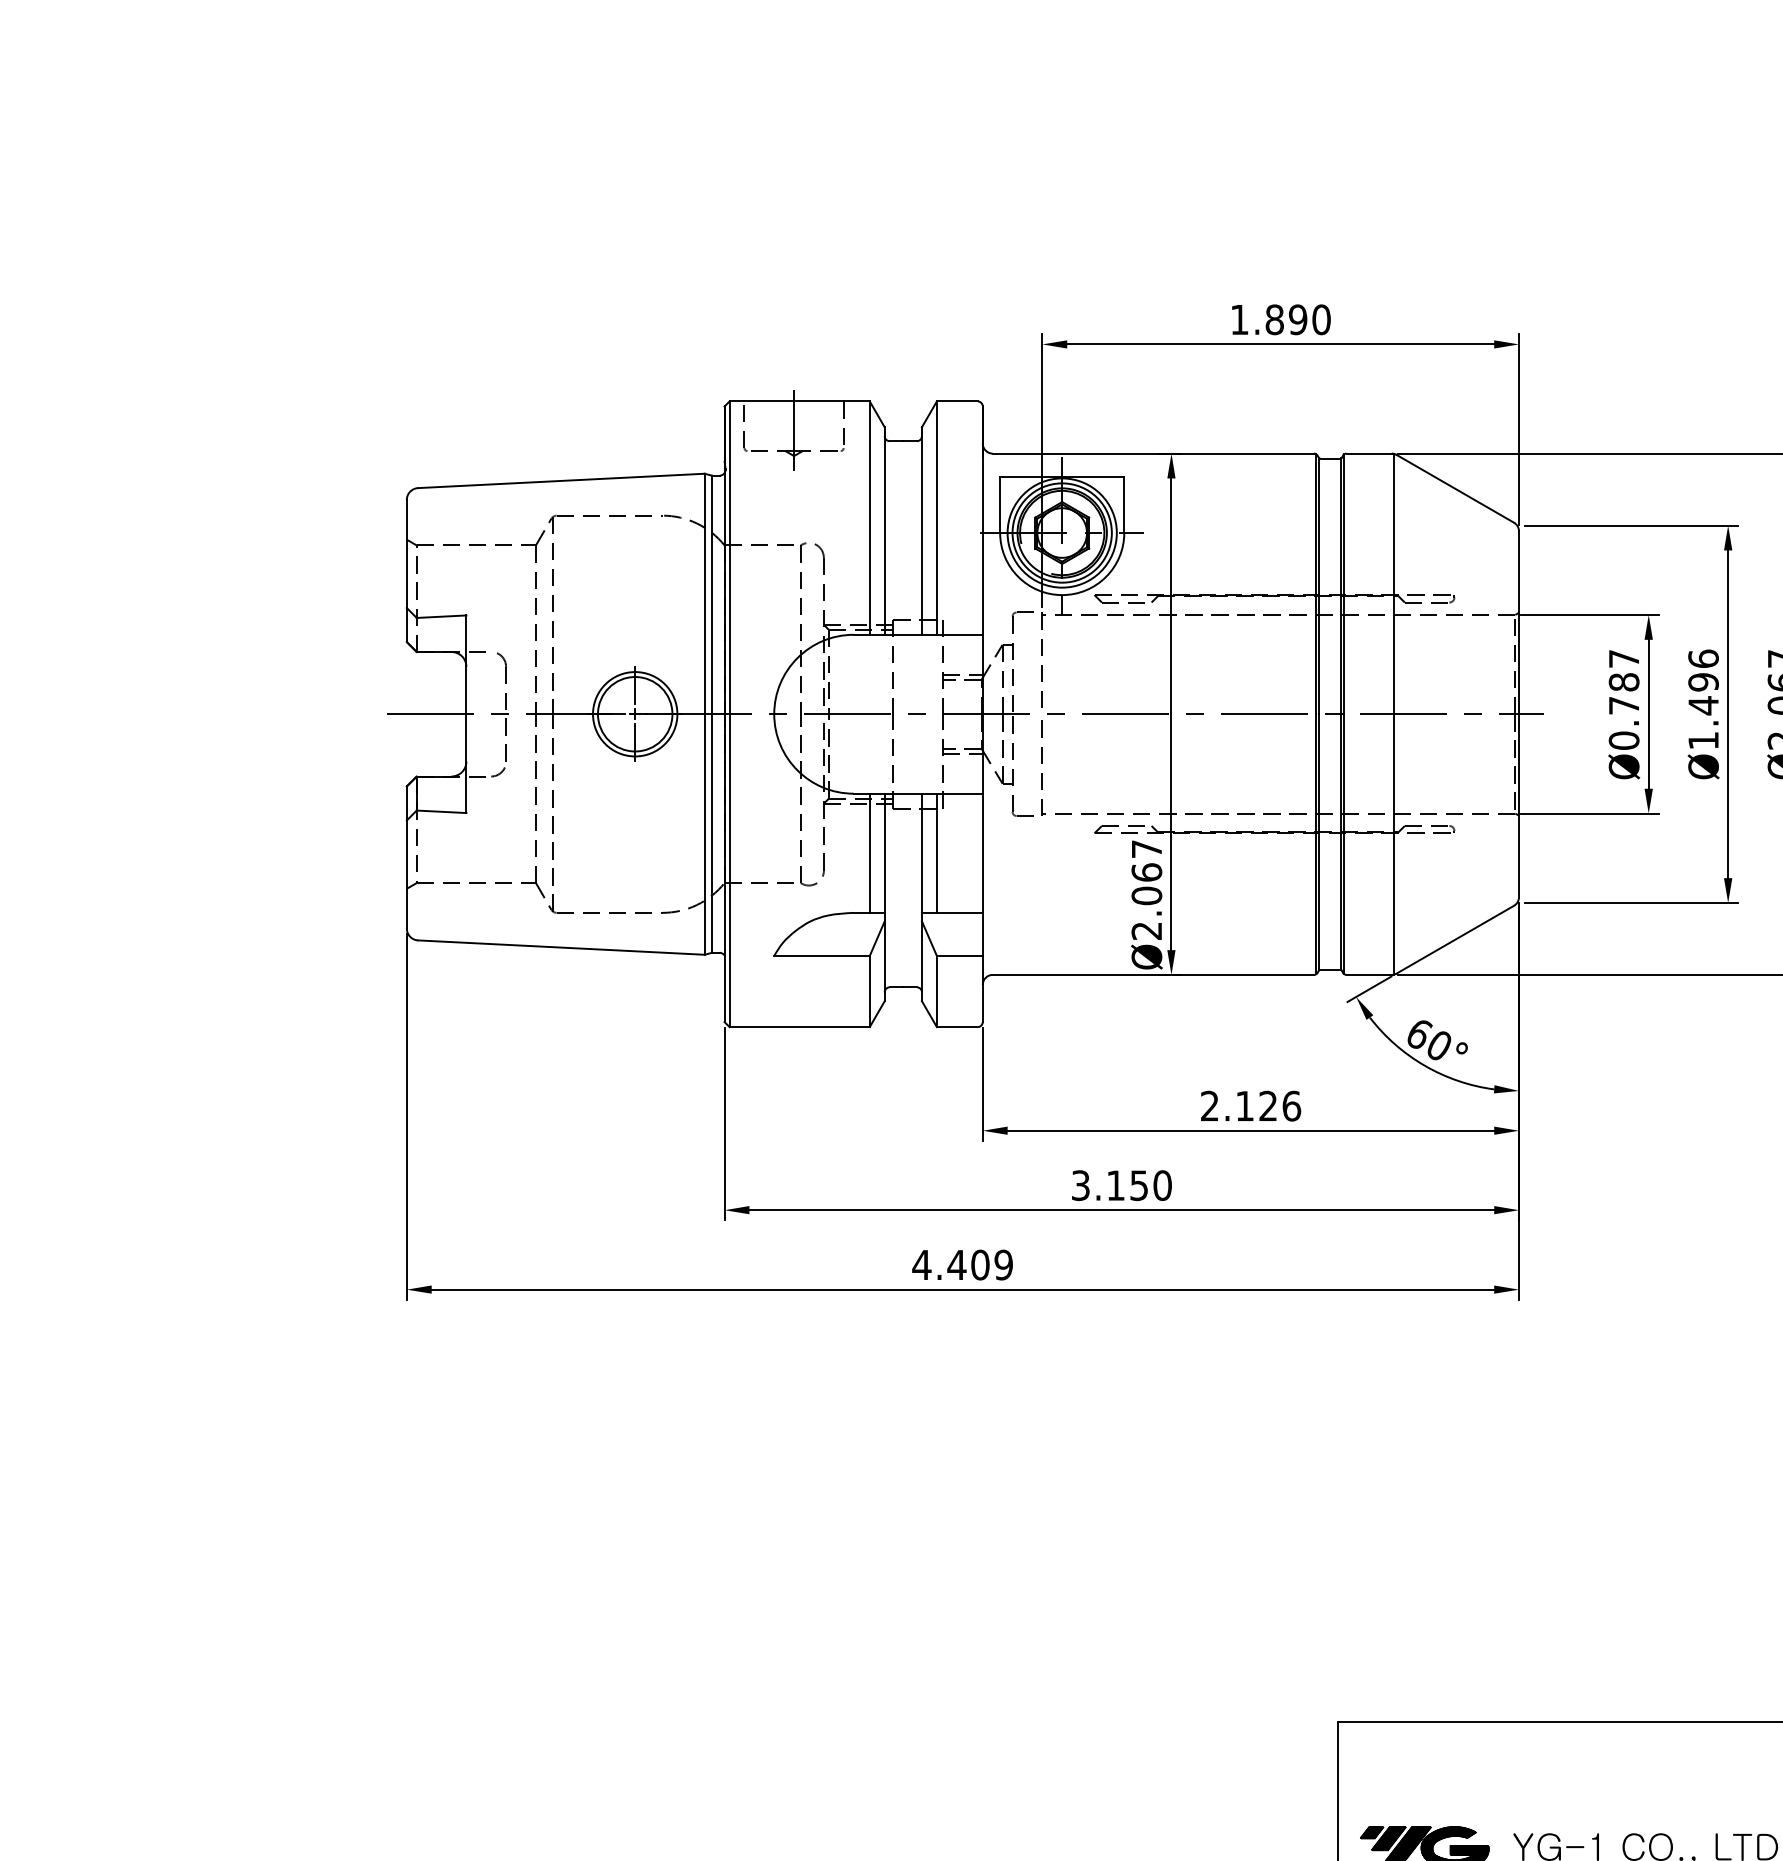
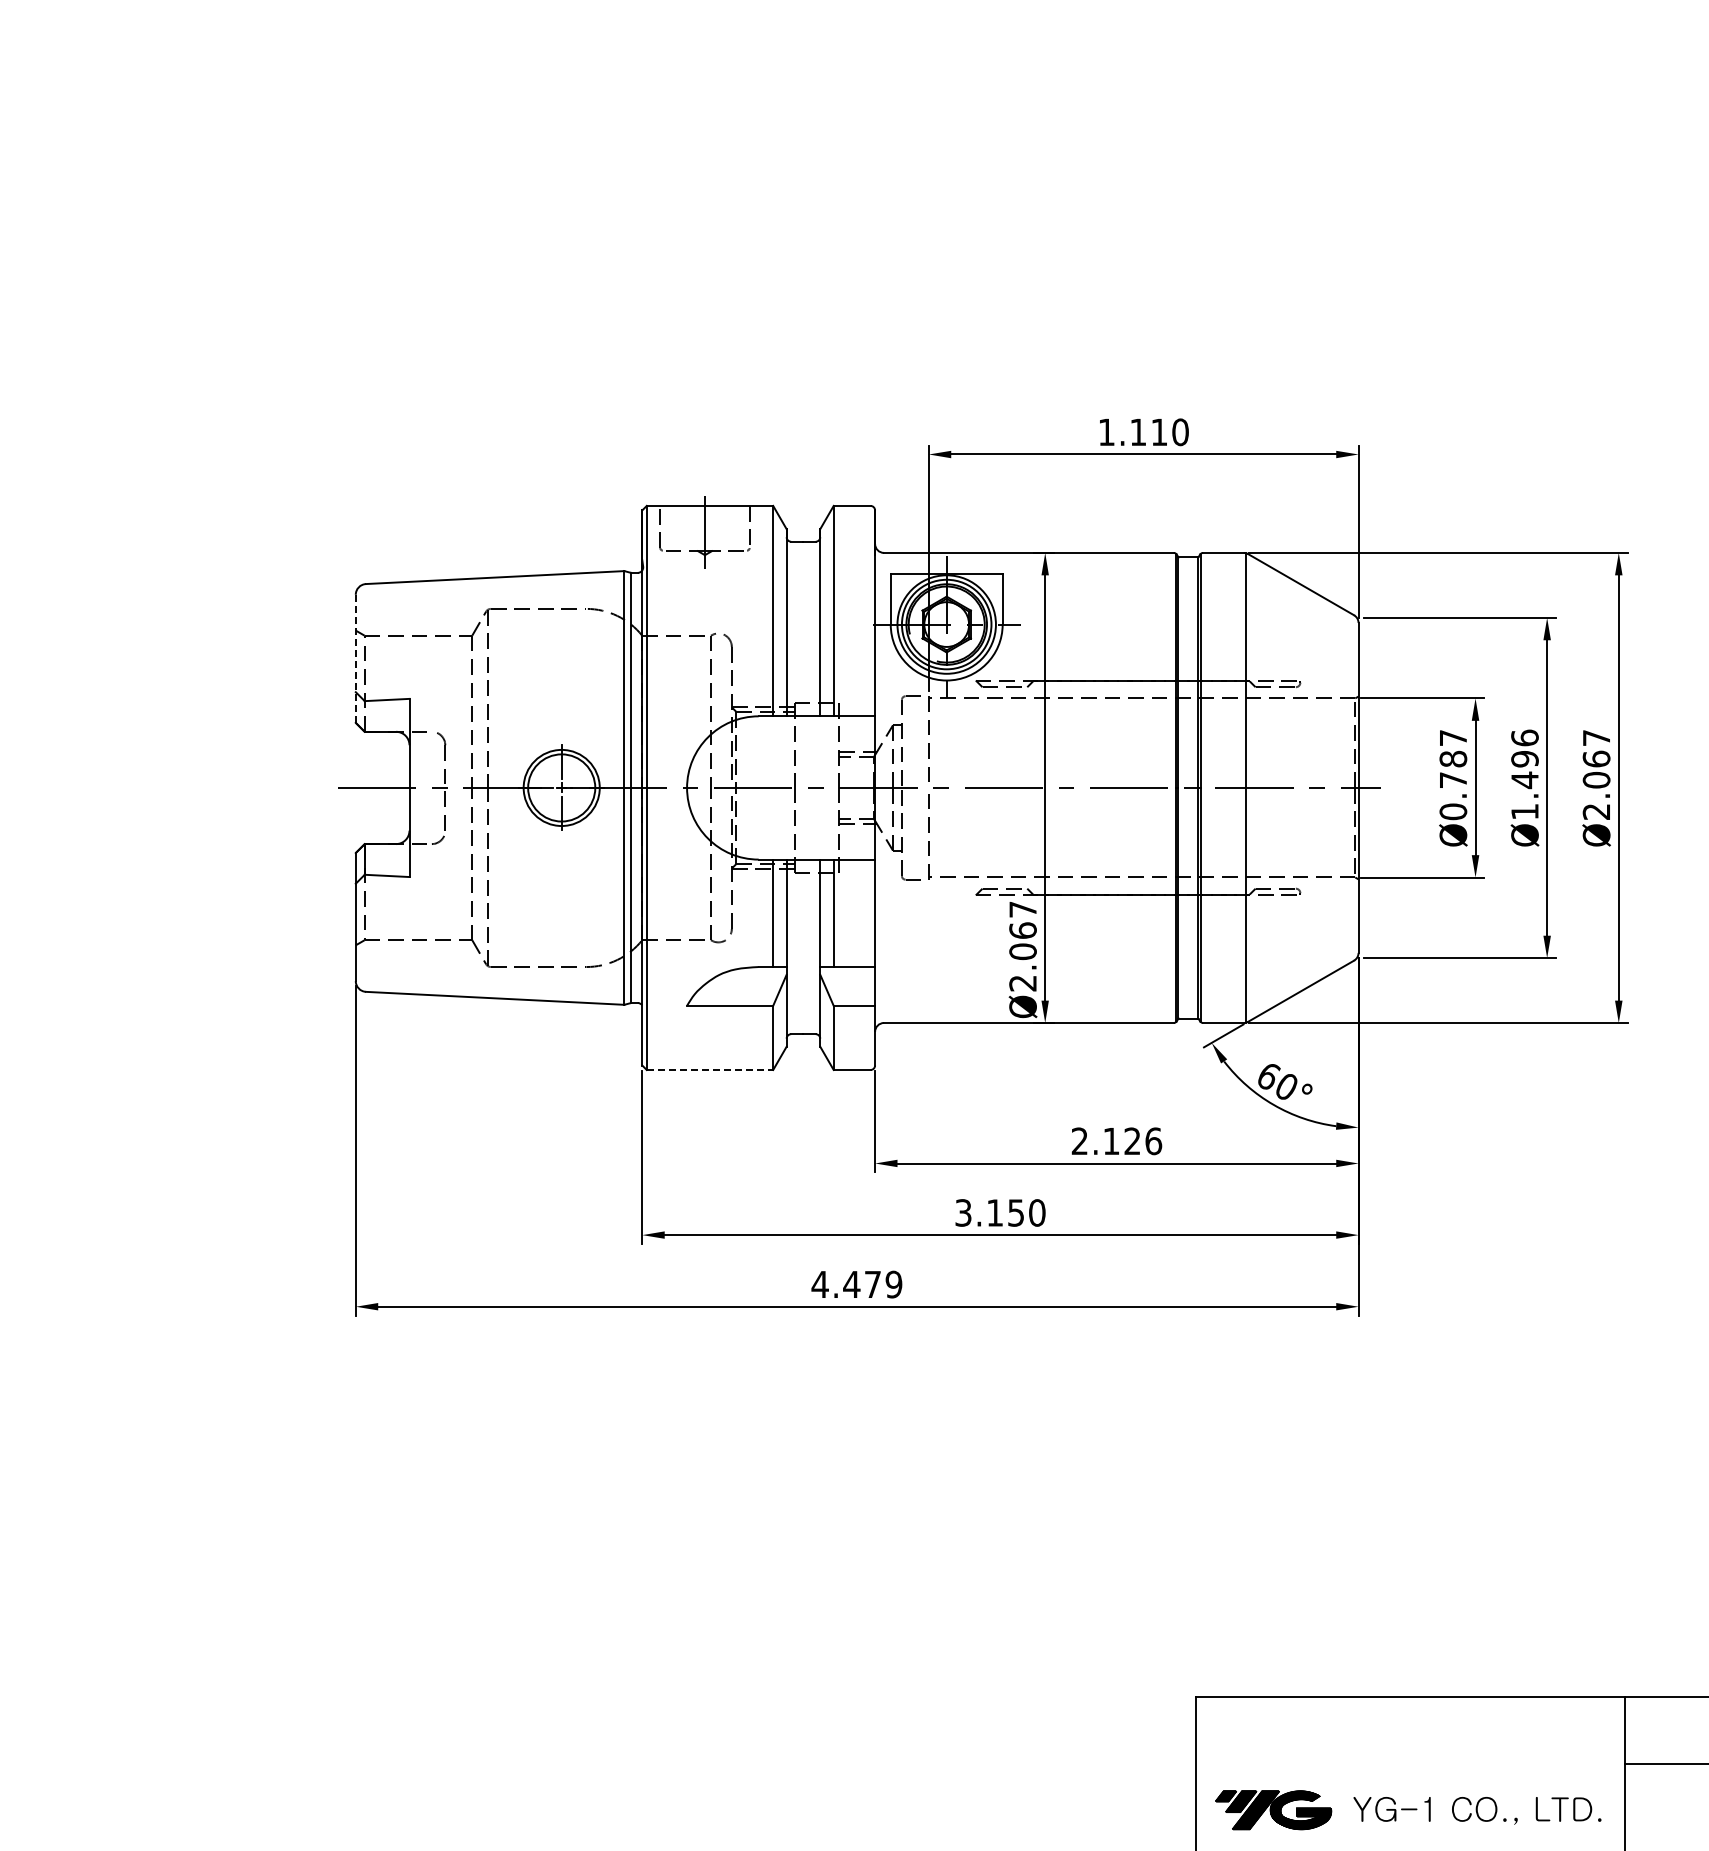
text: (1286, 320) -> (1148, 432), 1.890 -> 1.110
line: (406, 571) -> (355, 659), solid -> dashed
line: (800, 1026) -> (710, 1069), solid -> dashed
text: (979, 1264) -> (872, 1284), 4.409 -> 4.479

